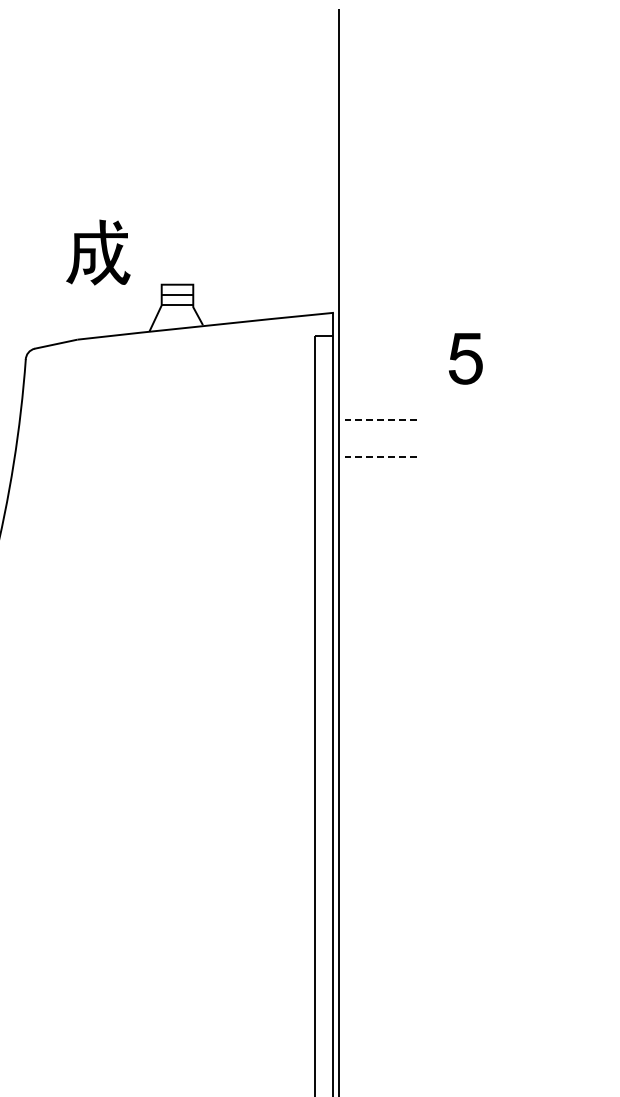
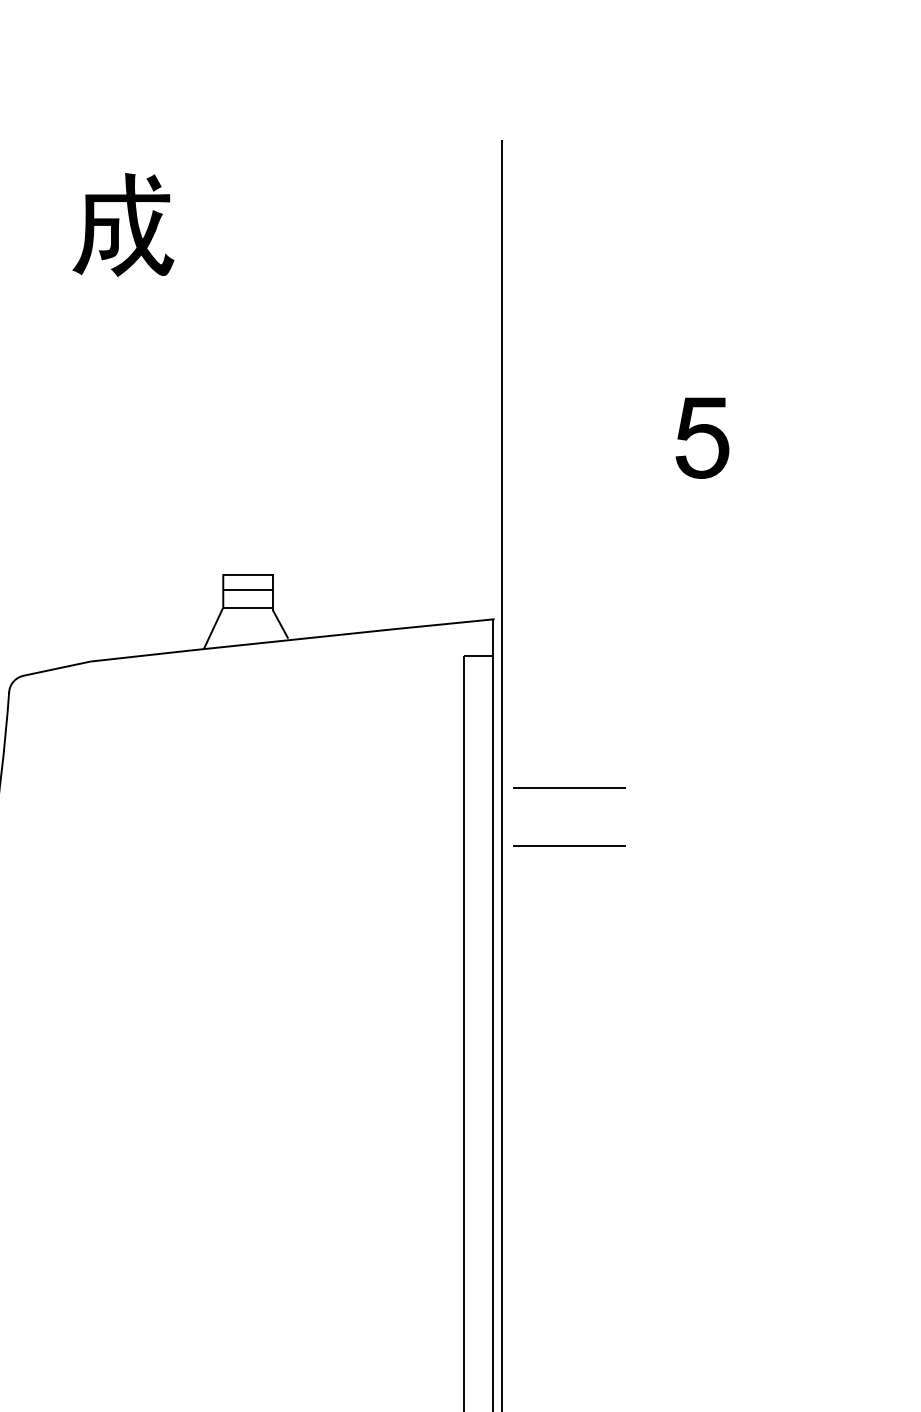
part: (98, 252) -> (123, 224), moved
part: (465, 358) -> (701, 437), moved
line: (380, 419) -> (568, 787), dashed -> solid
line: (380, 456) -> (568, 845), dashed -> solid

